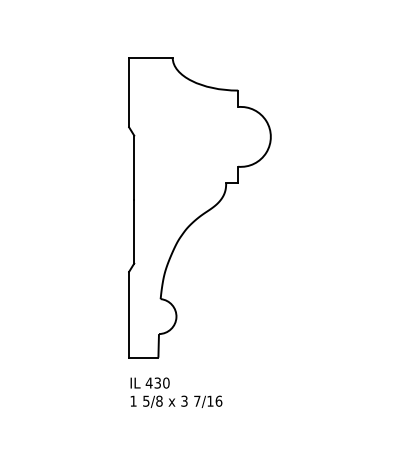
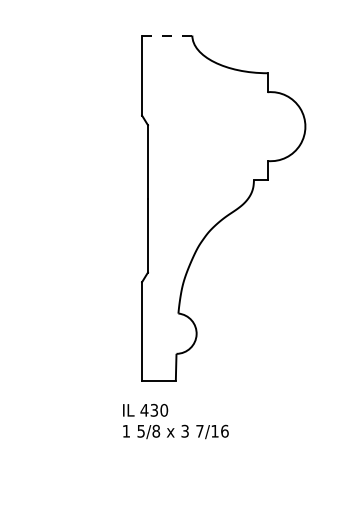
line: (150, 57) -> (166, 35), solid -> dashed
text: (176, 392) -> (175, 421), moved

